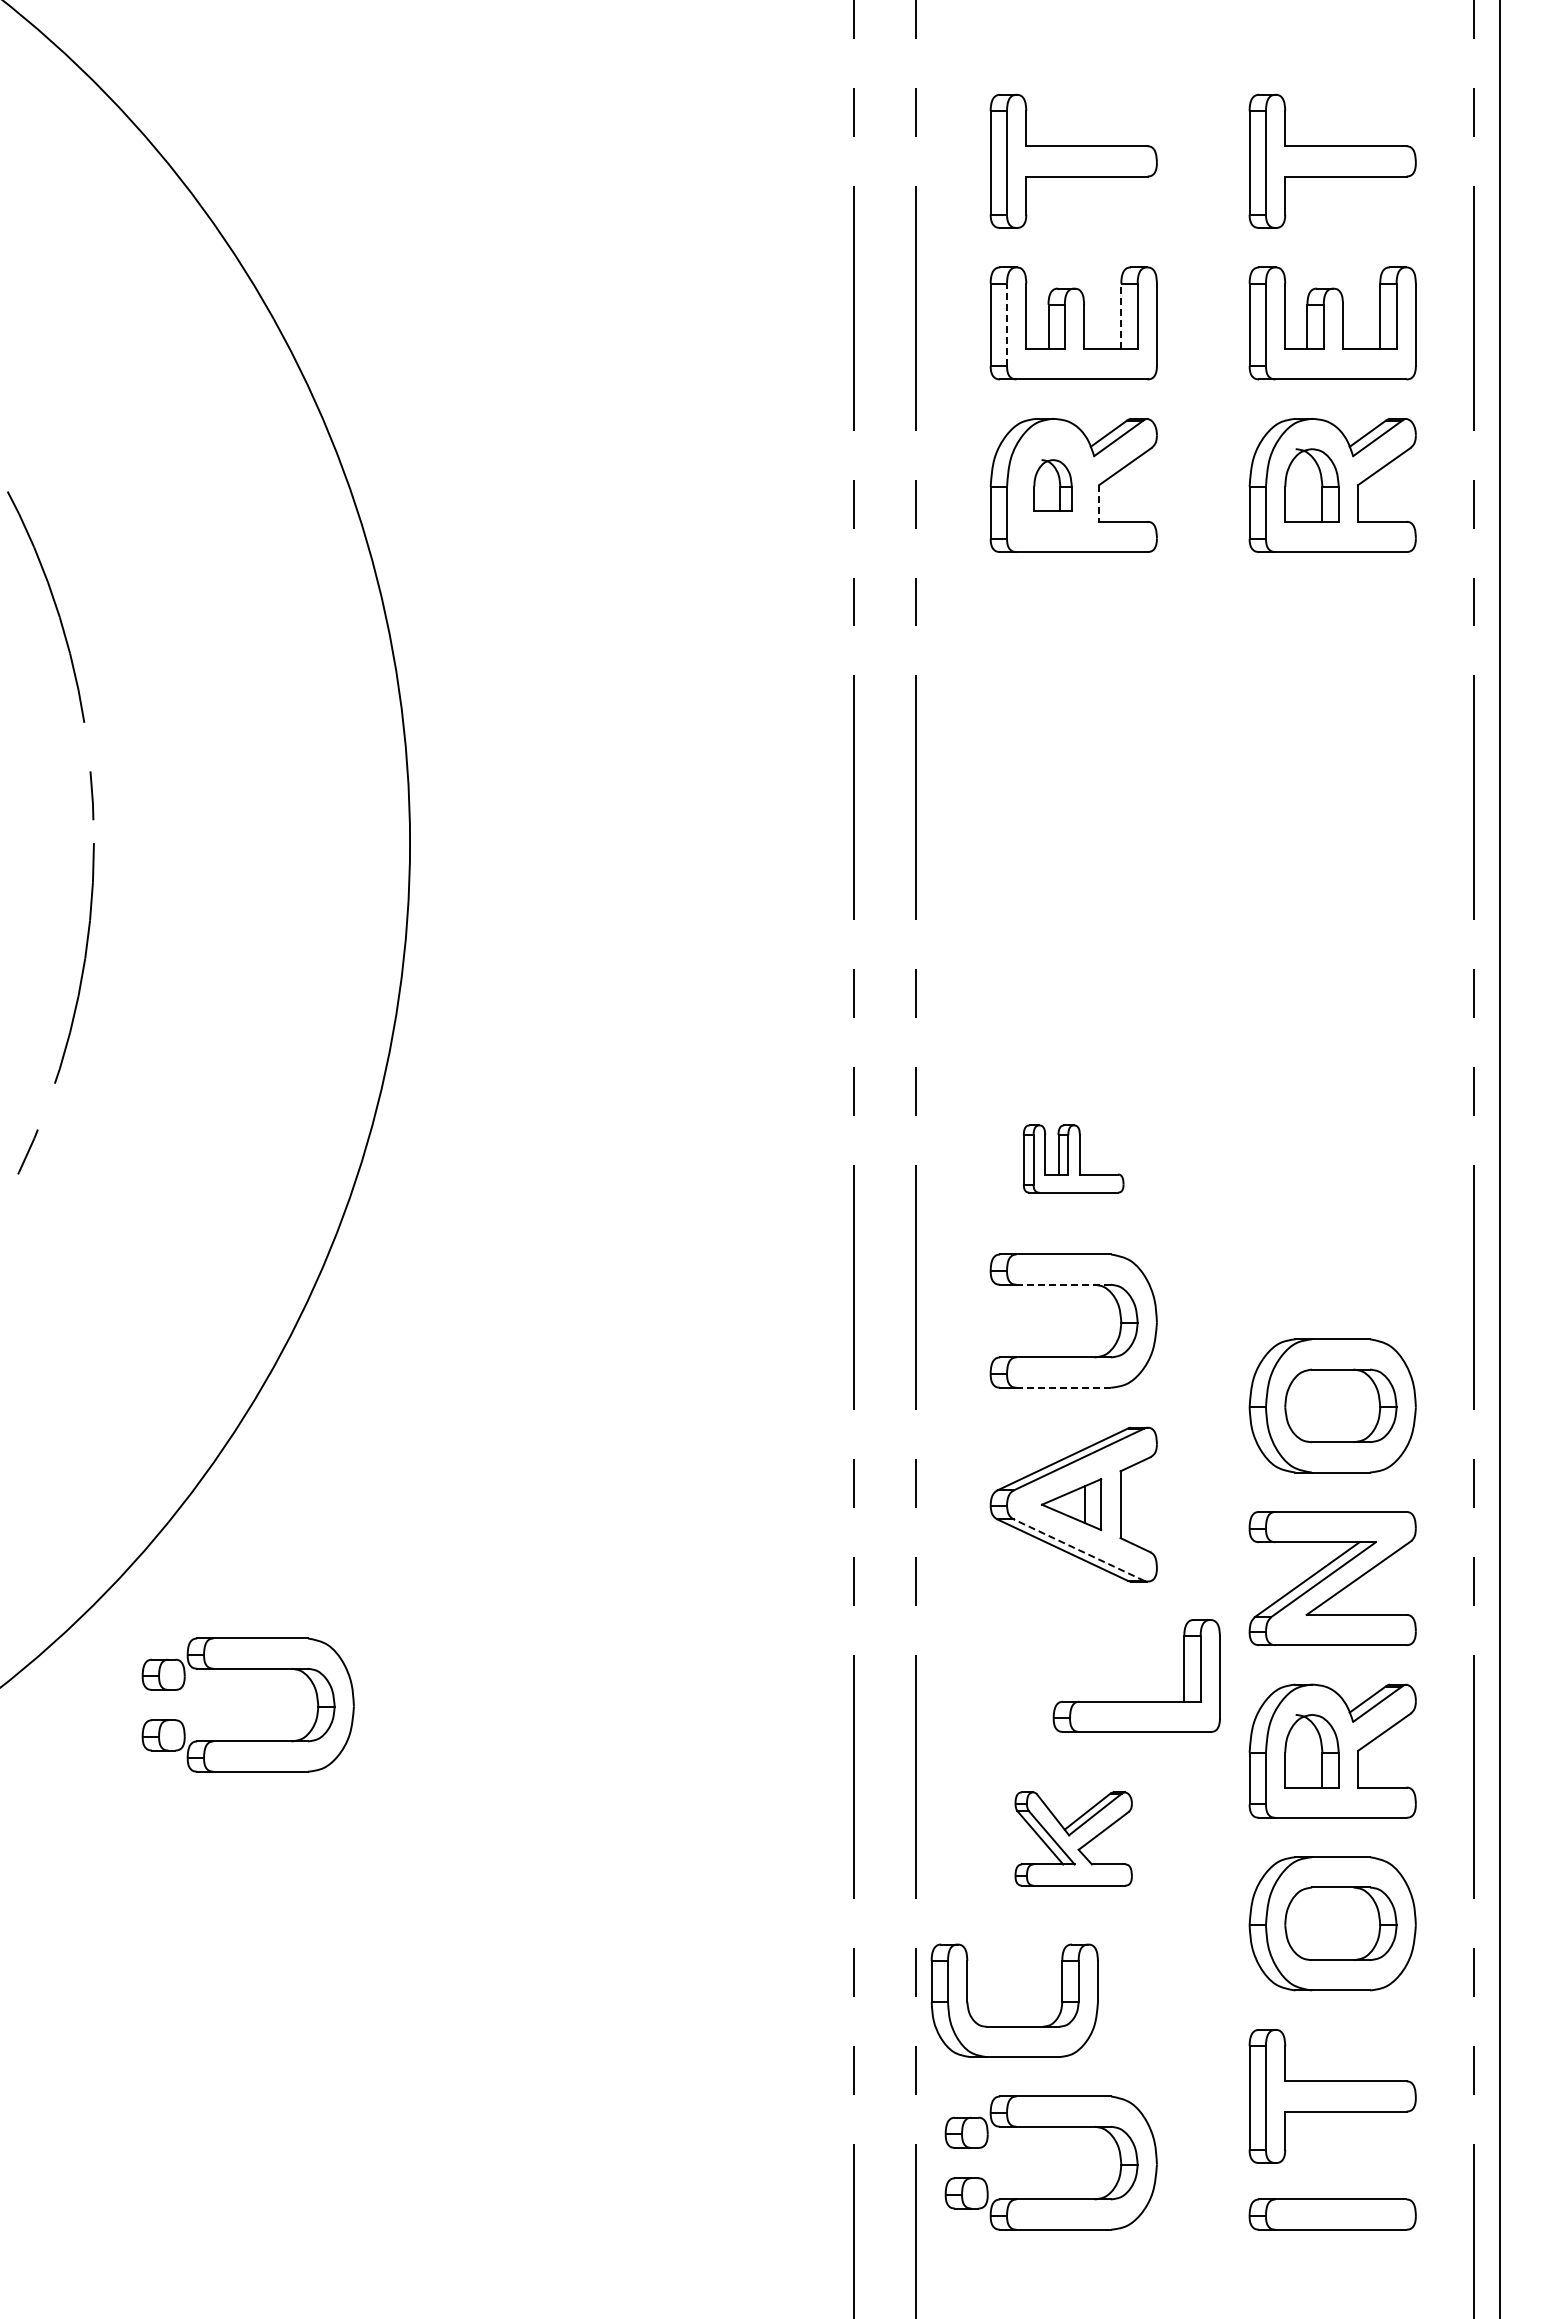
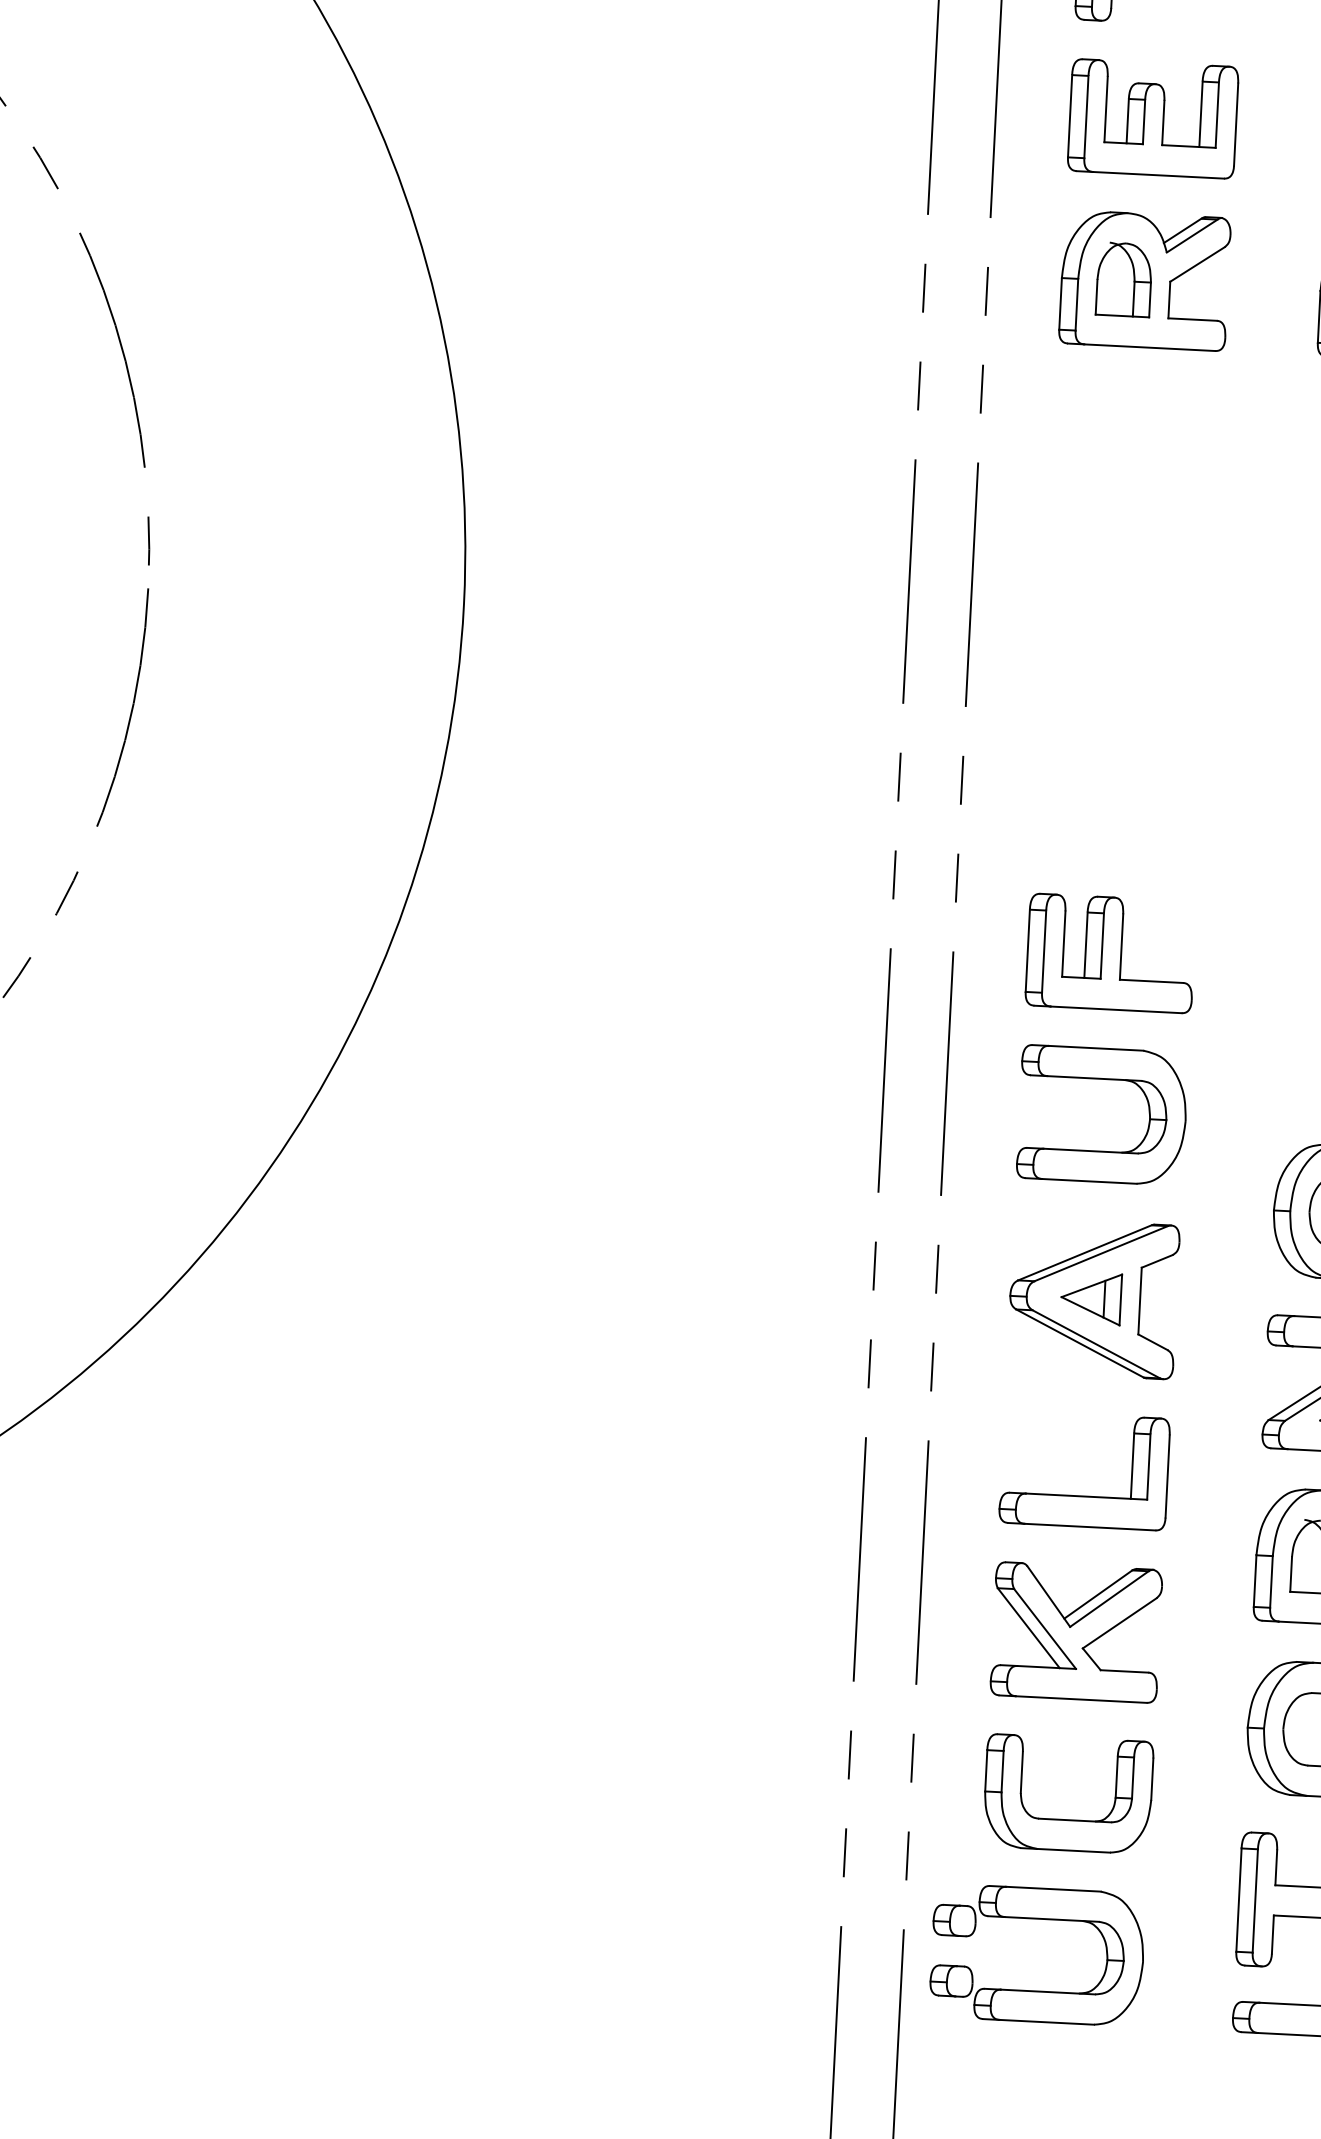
line: (1121, 316) -> (1201, 114), dashed -> solid
line: (1007, 324) -> (1086, 116), dashed -> solid
part: (1052, 485) -> (1123, 279), size x1.43
line: (1099, 503) -> (1169, 300), dashed -> solid
part: (1073, 1158) -> (1110, 952), size x1.67
line: (1063, 1284) -> (1094, 1078), dashed -> solid
line: (1063, 1387) -> (1089, 1181), dashed -> solid
line: (1078, 1549) -> (1095, 1343), dashed -> solid
part: (247, 1669) -> (259, 1421), removed
part: (1136, 1701) -> (1083, 1496), moved
part: (1073, 1838) -> (1076, 1632), size x1.43
part: (1014, 2026) -> (1066, 1819), moved

